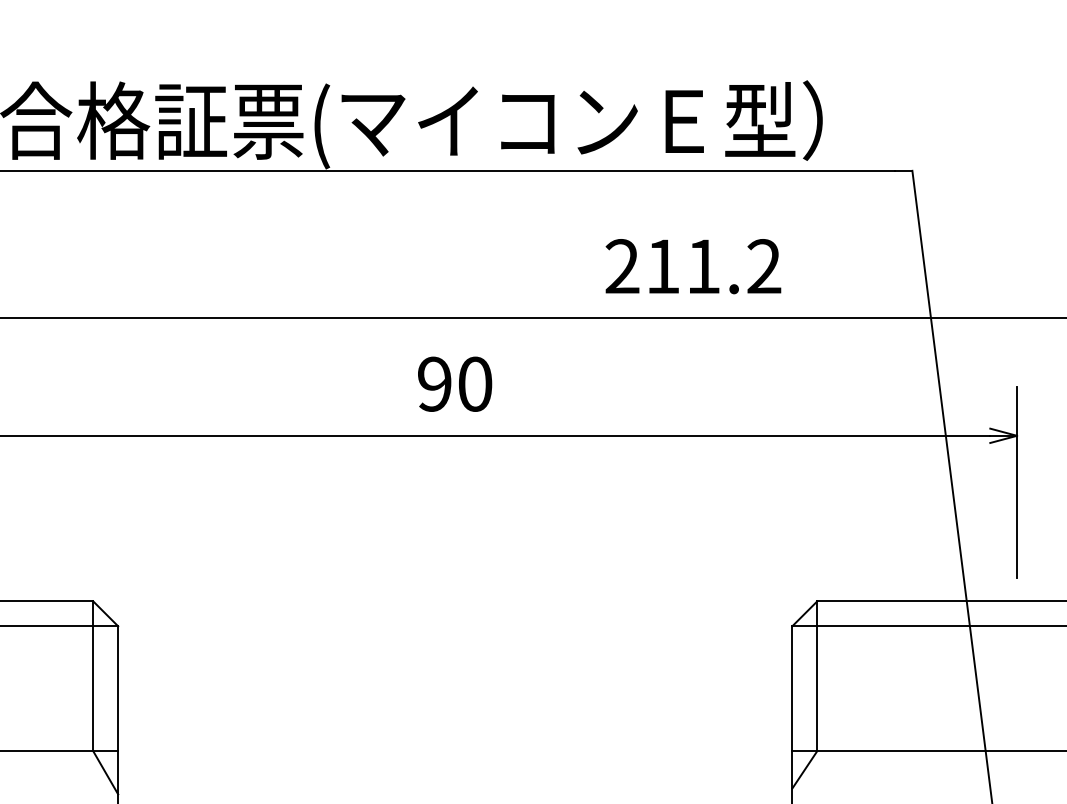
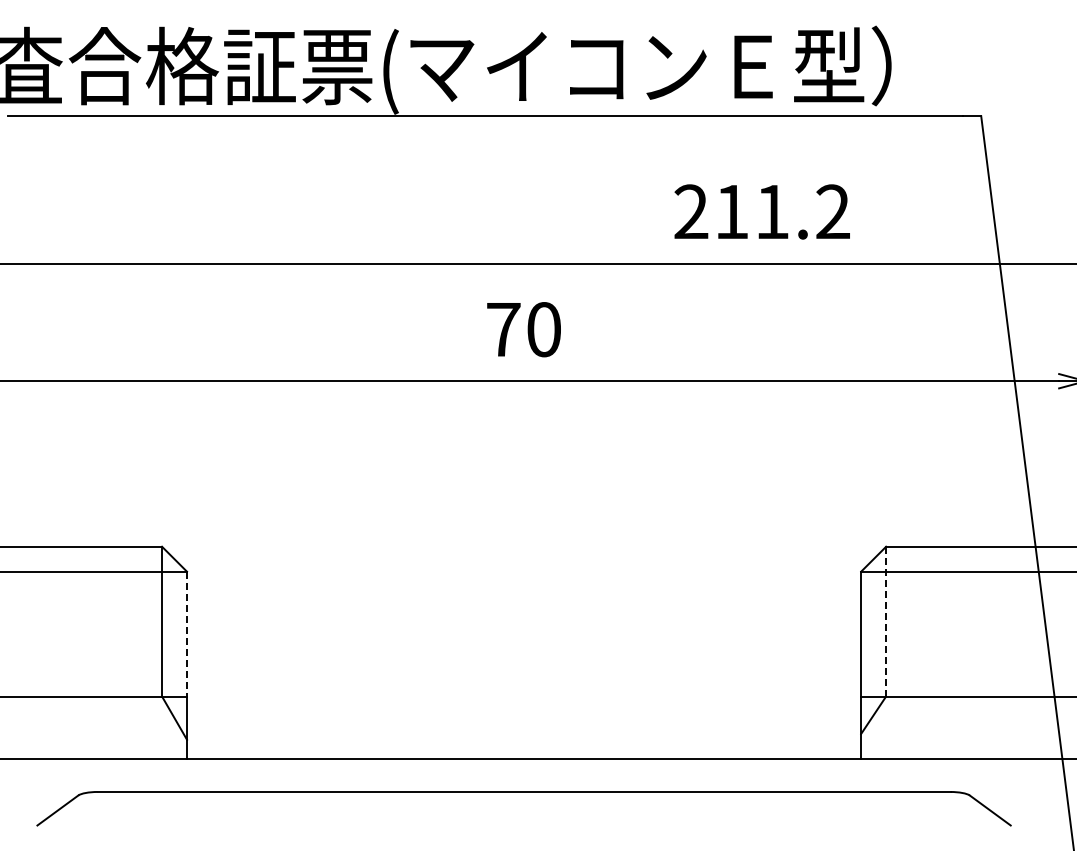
text: (434, 384) -> (503, 329), 90 -> 70
line: (817, 676) -> (886, 621), solid -> dashed
line: (118, 689) -> (187, 634), solid -> dashed

